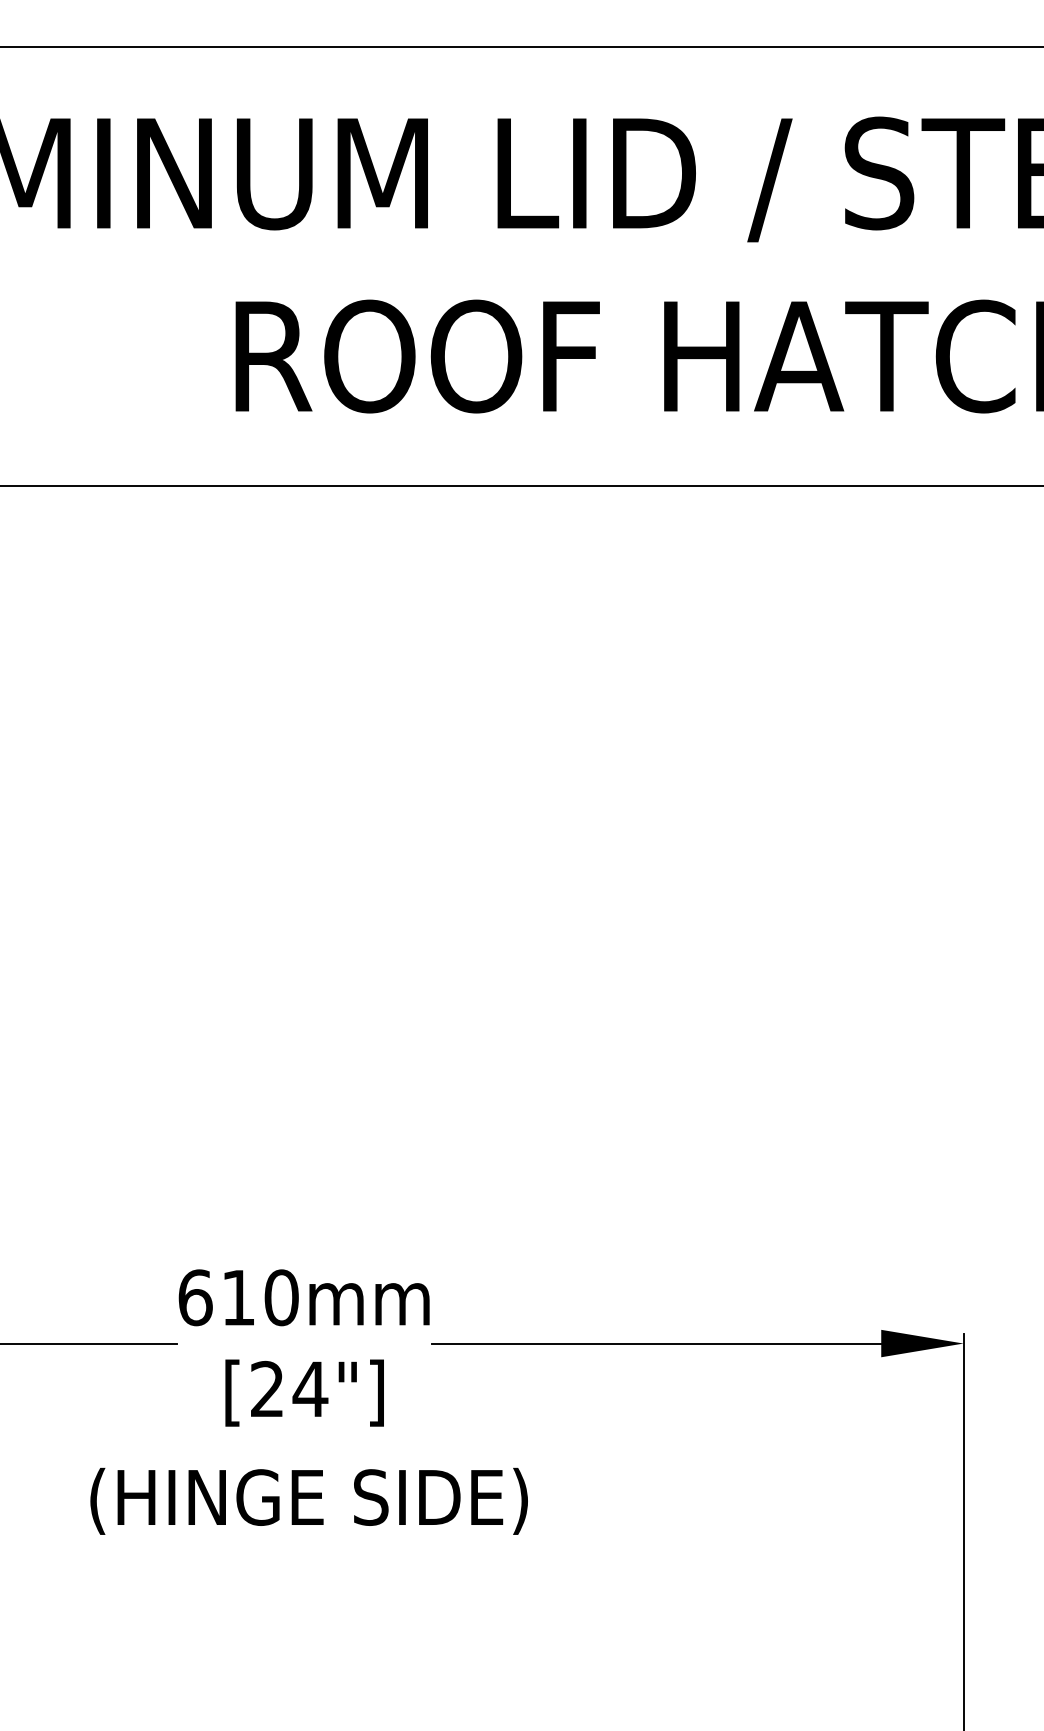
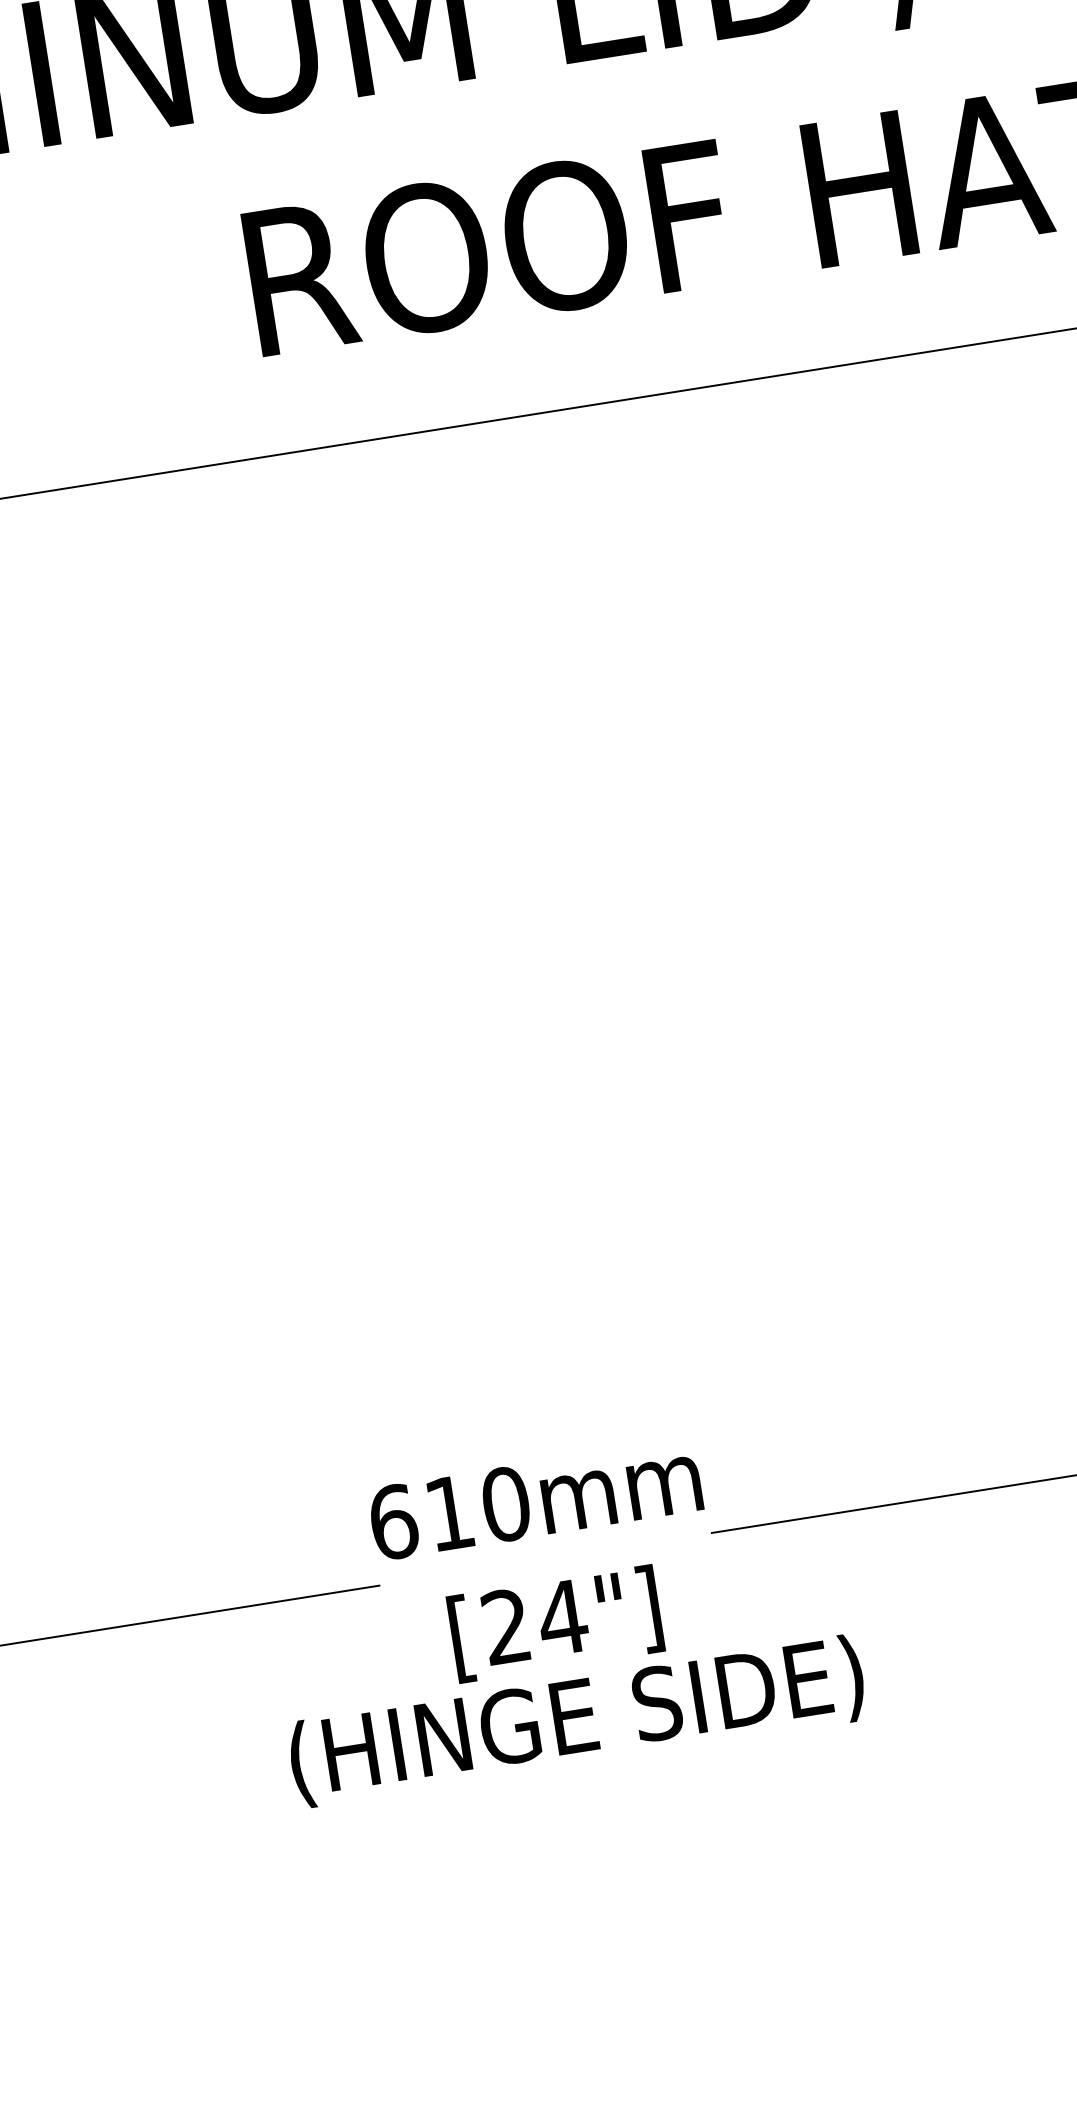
text: (308, 1500) -> (576, 1720), moved

